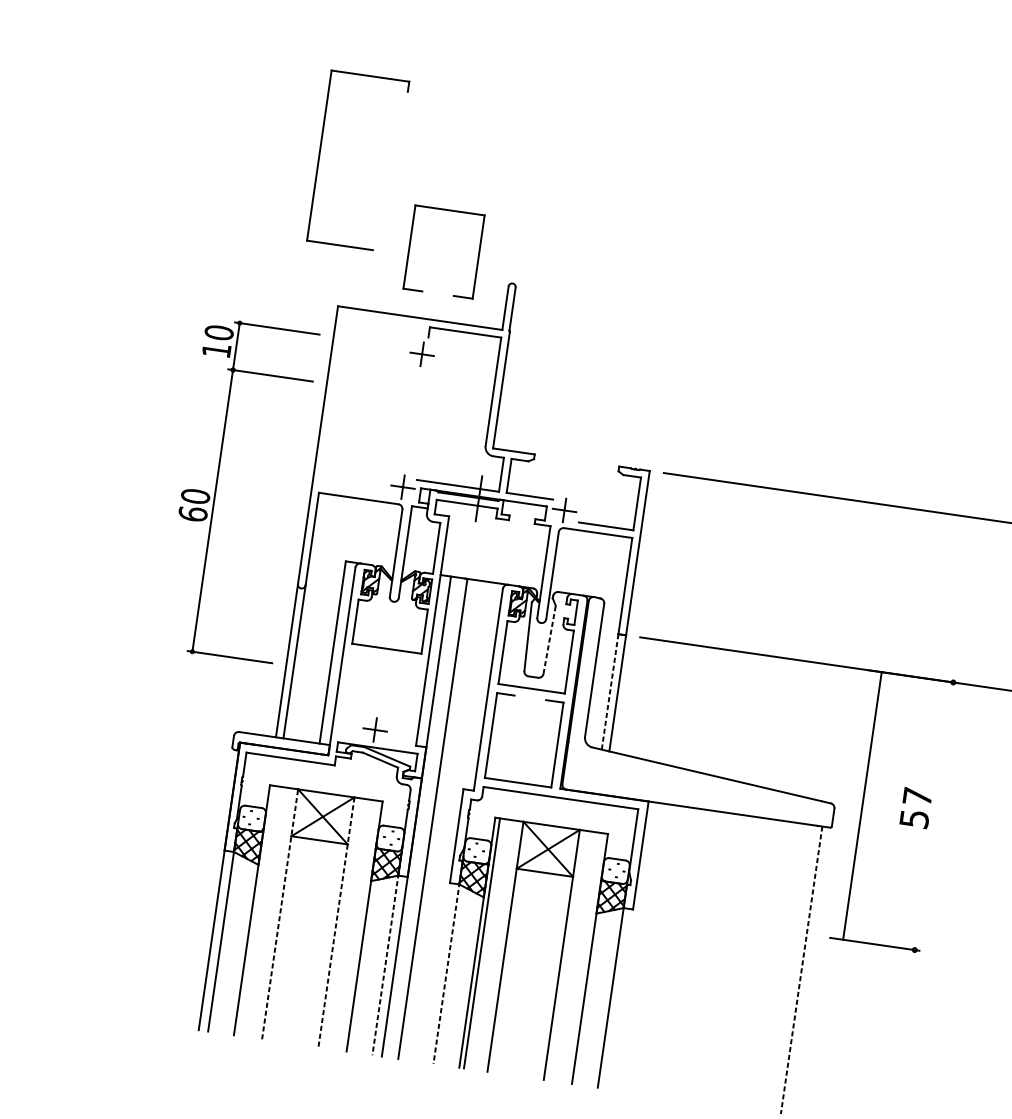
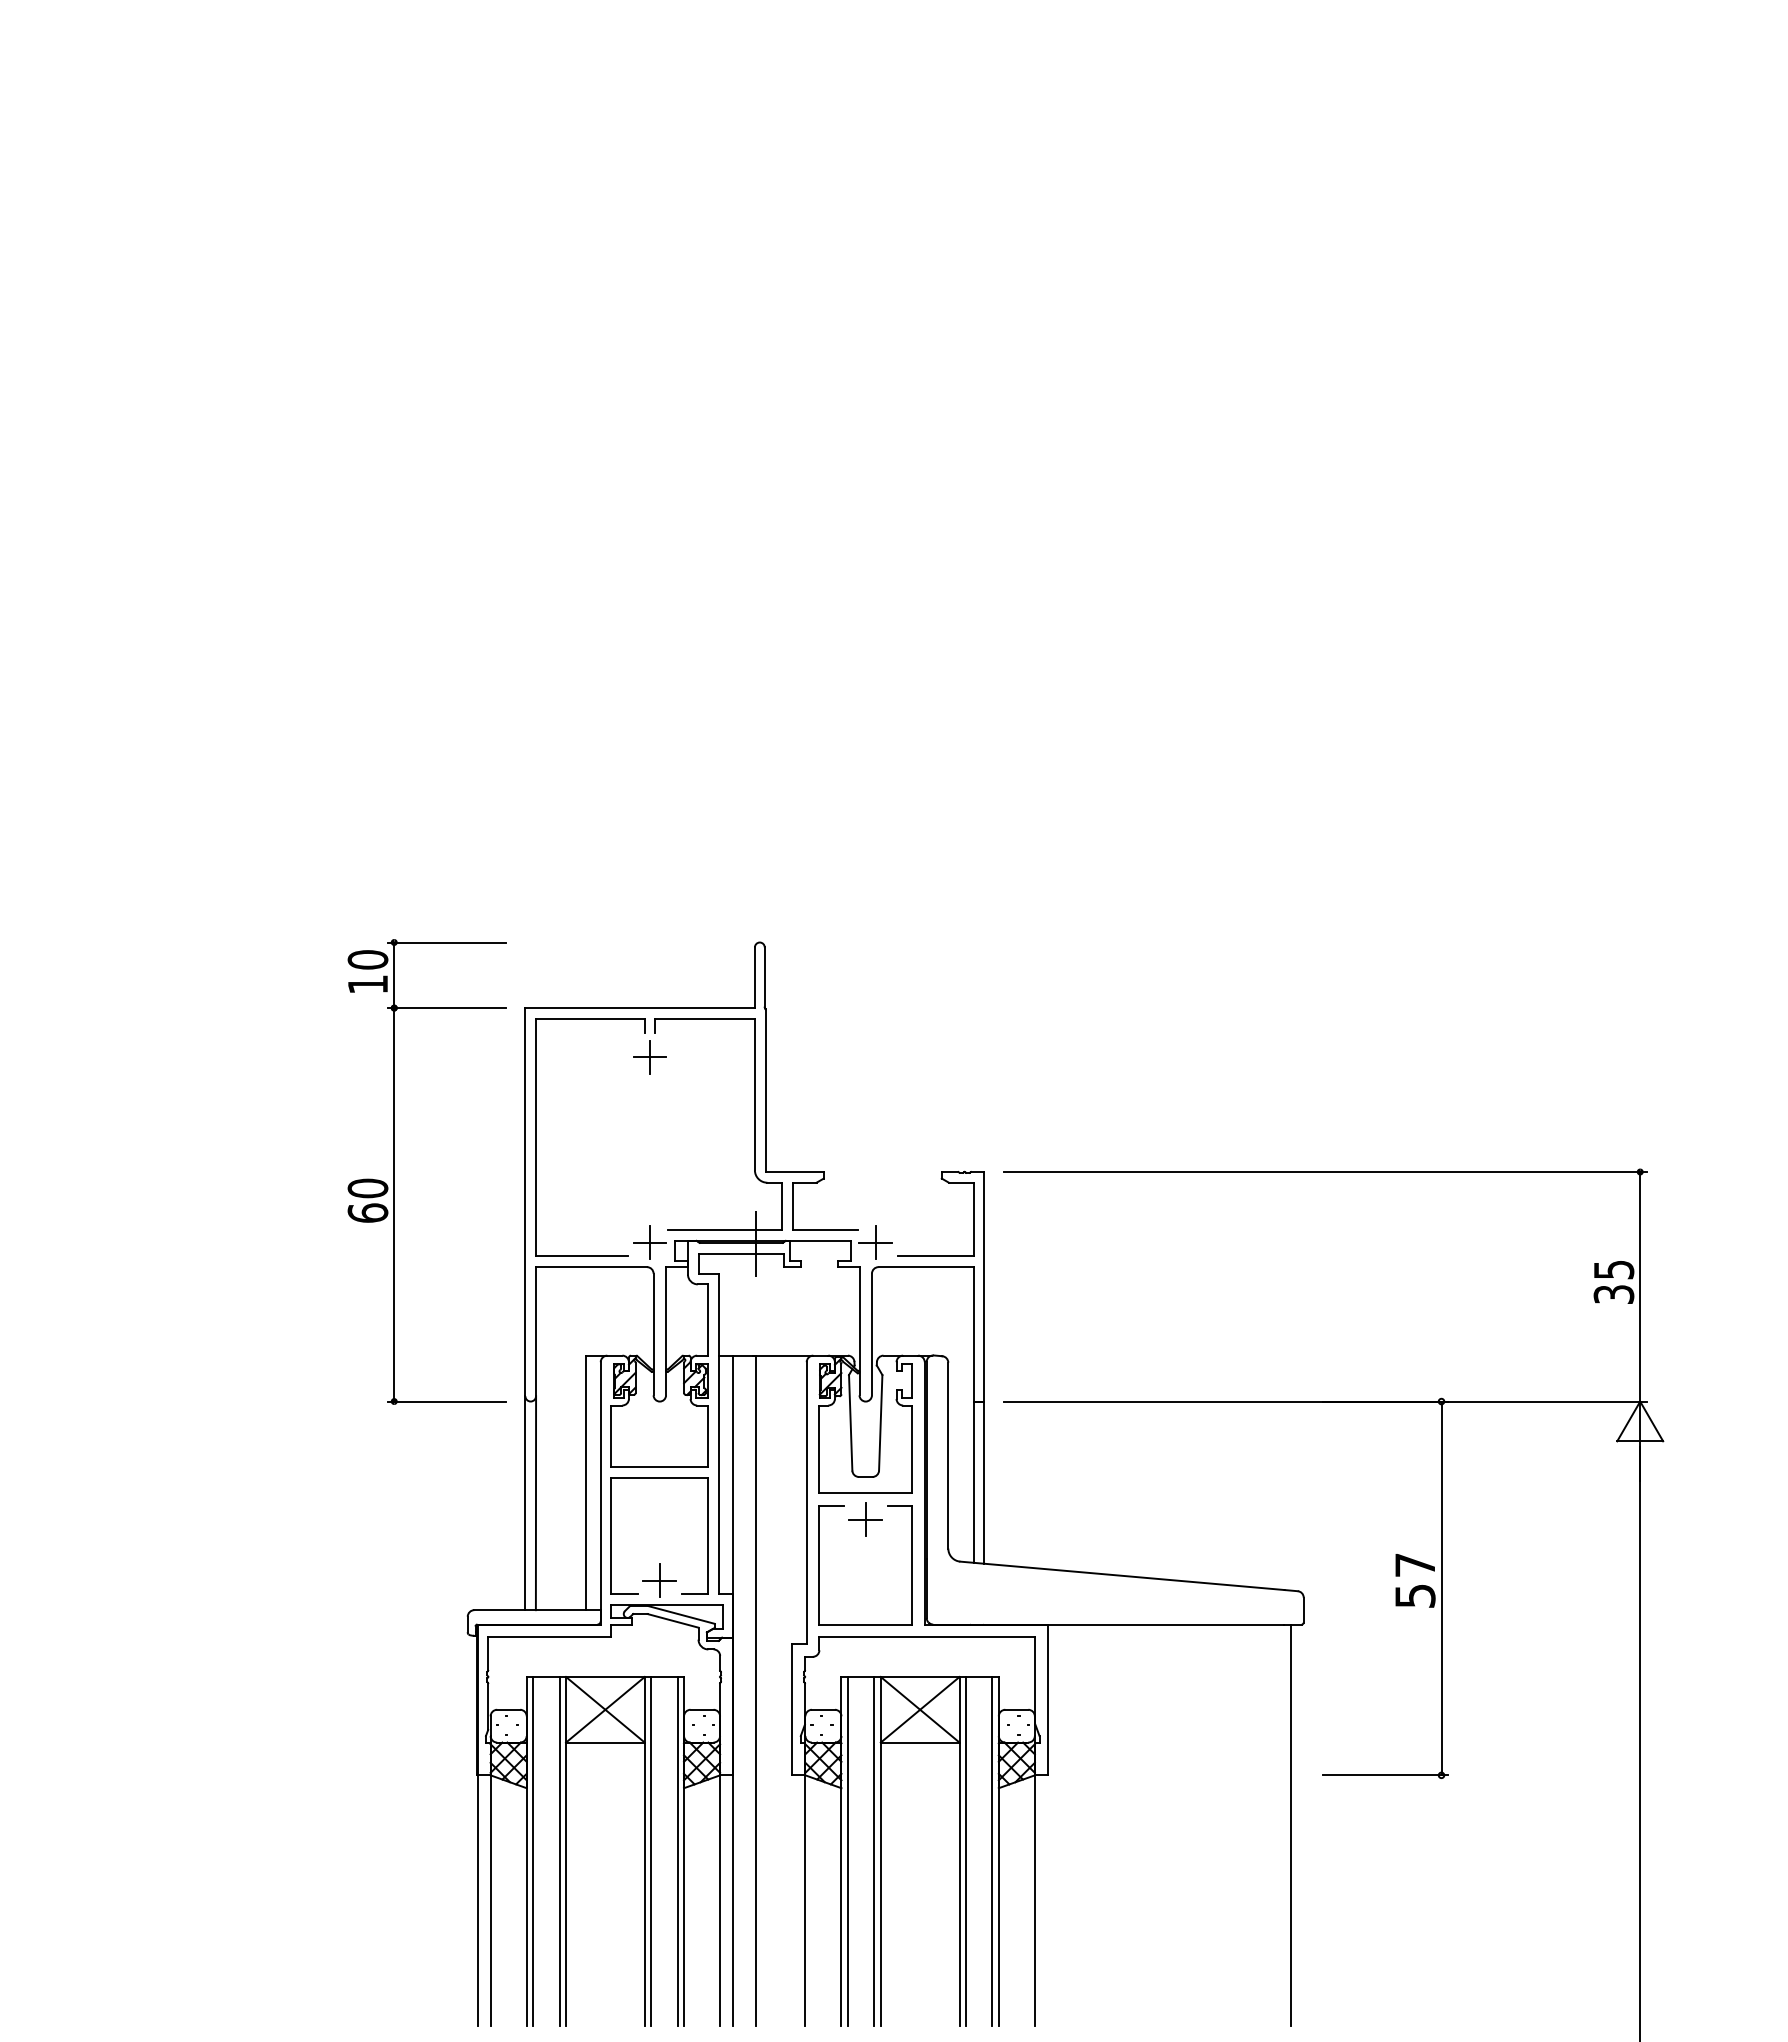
part: (319, 155) -> (536, 1137), moved
part: (409, 246) -> (611, 1535), moved
part: (216, 487) -> (394, 1171), moved
line: (549, 639) -> (880, 1422), dashed -> solid
line: (609, 692) -> (973, 1482), dashed -> solid
part: (528, 707) -> (865, 1519), added
line: (862, 805) -> (1441, 1588), moved
line: (256, 910) -> (533, 1851), added
line: (275, 913) -> (559, 1851), added
line: (280, 914) -> (566, 1851), dashed -> solid
line: (336, 922) -> (644, 1851), dashed -> solid
line: (341, 923) -> (651, 1851), added
line: (359, 925) -> (677, 1851), added
line: (500, 946) -> (874, 1851), added
line: (566, 955) -> (966, 1851), added
line: (585, 958) -> (992, 1851), added
line: (385, 964) -> (720, 1899), dashed -> solid
line: (801, 970) -> (1290, 1825), dashed -> solid
line: (446, 973) -> (805, 1899), dashed -> solid

